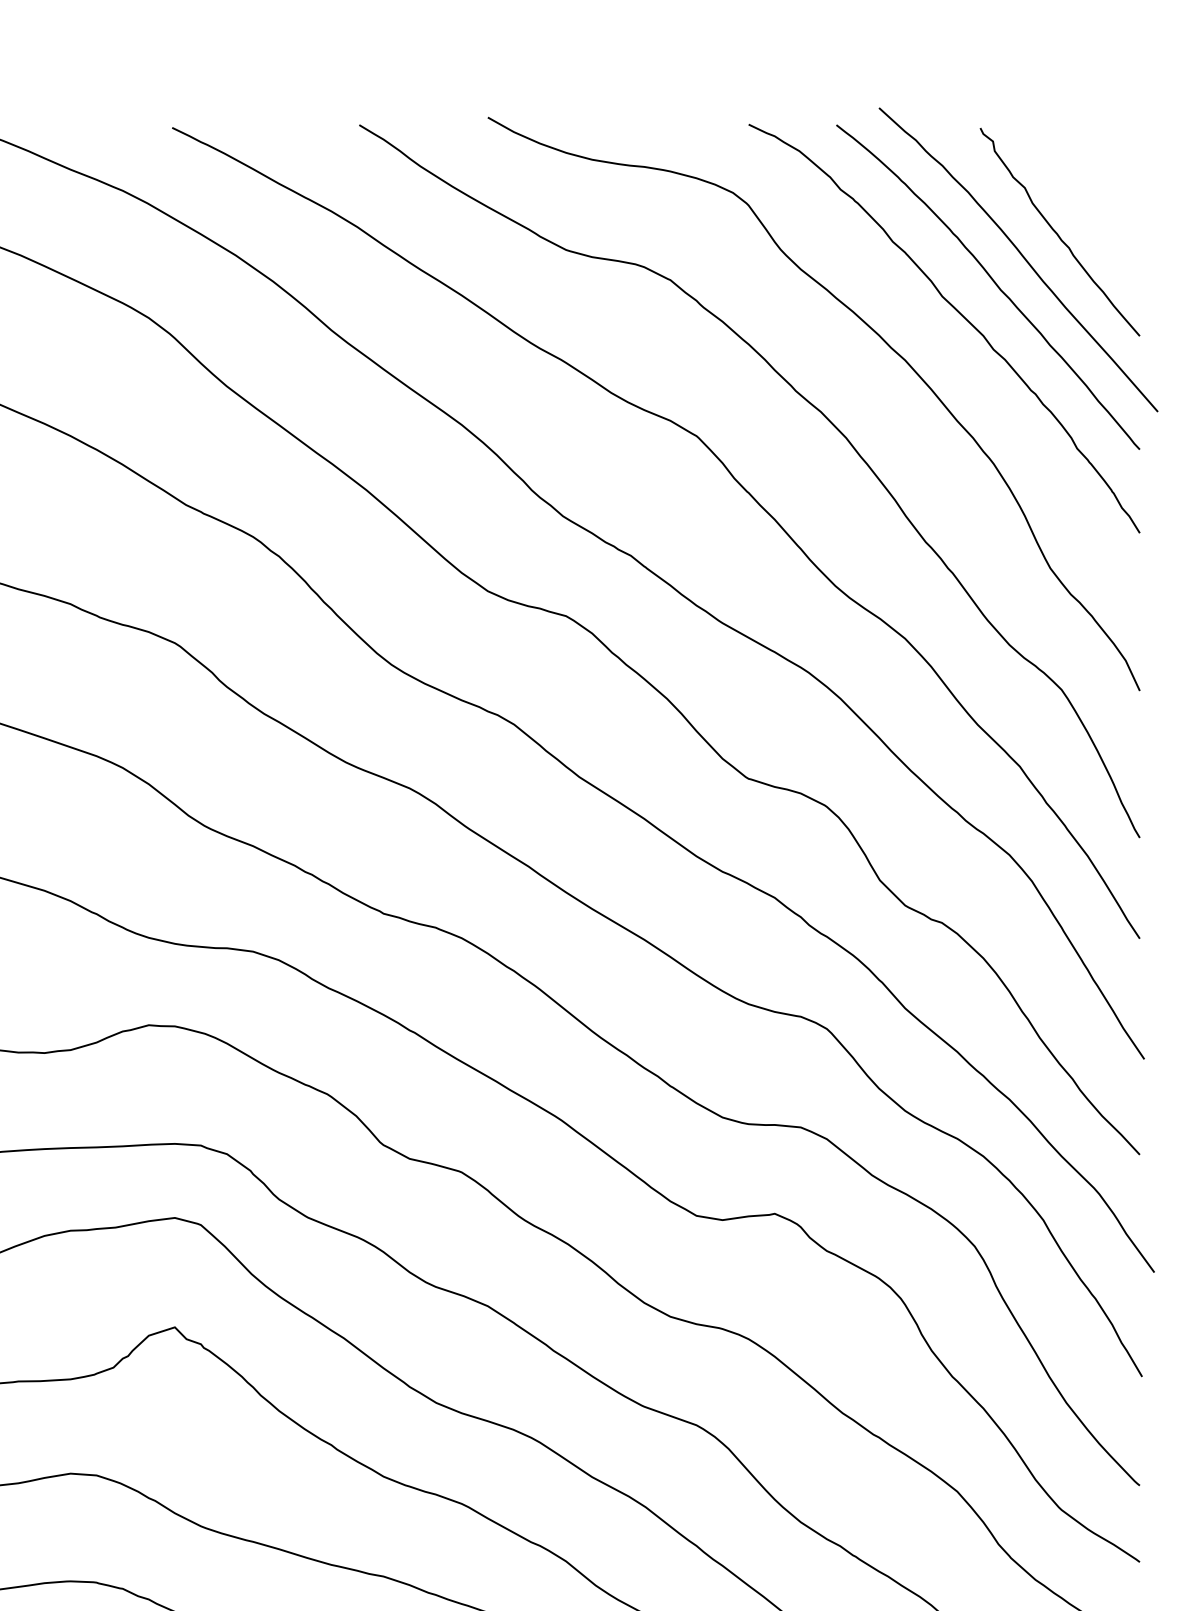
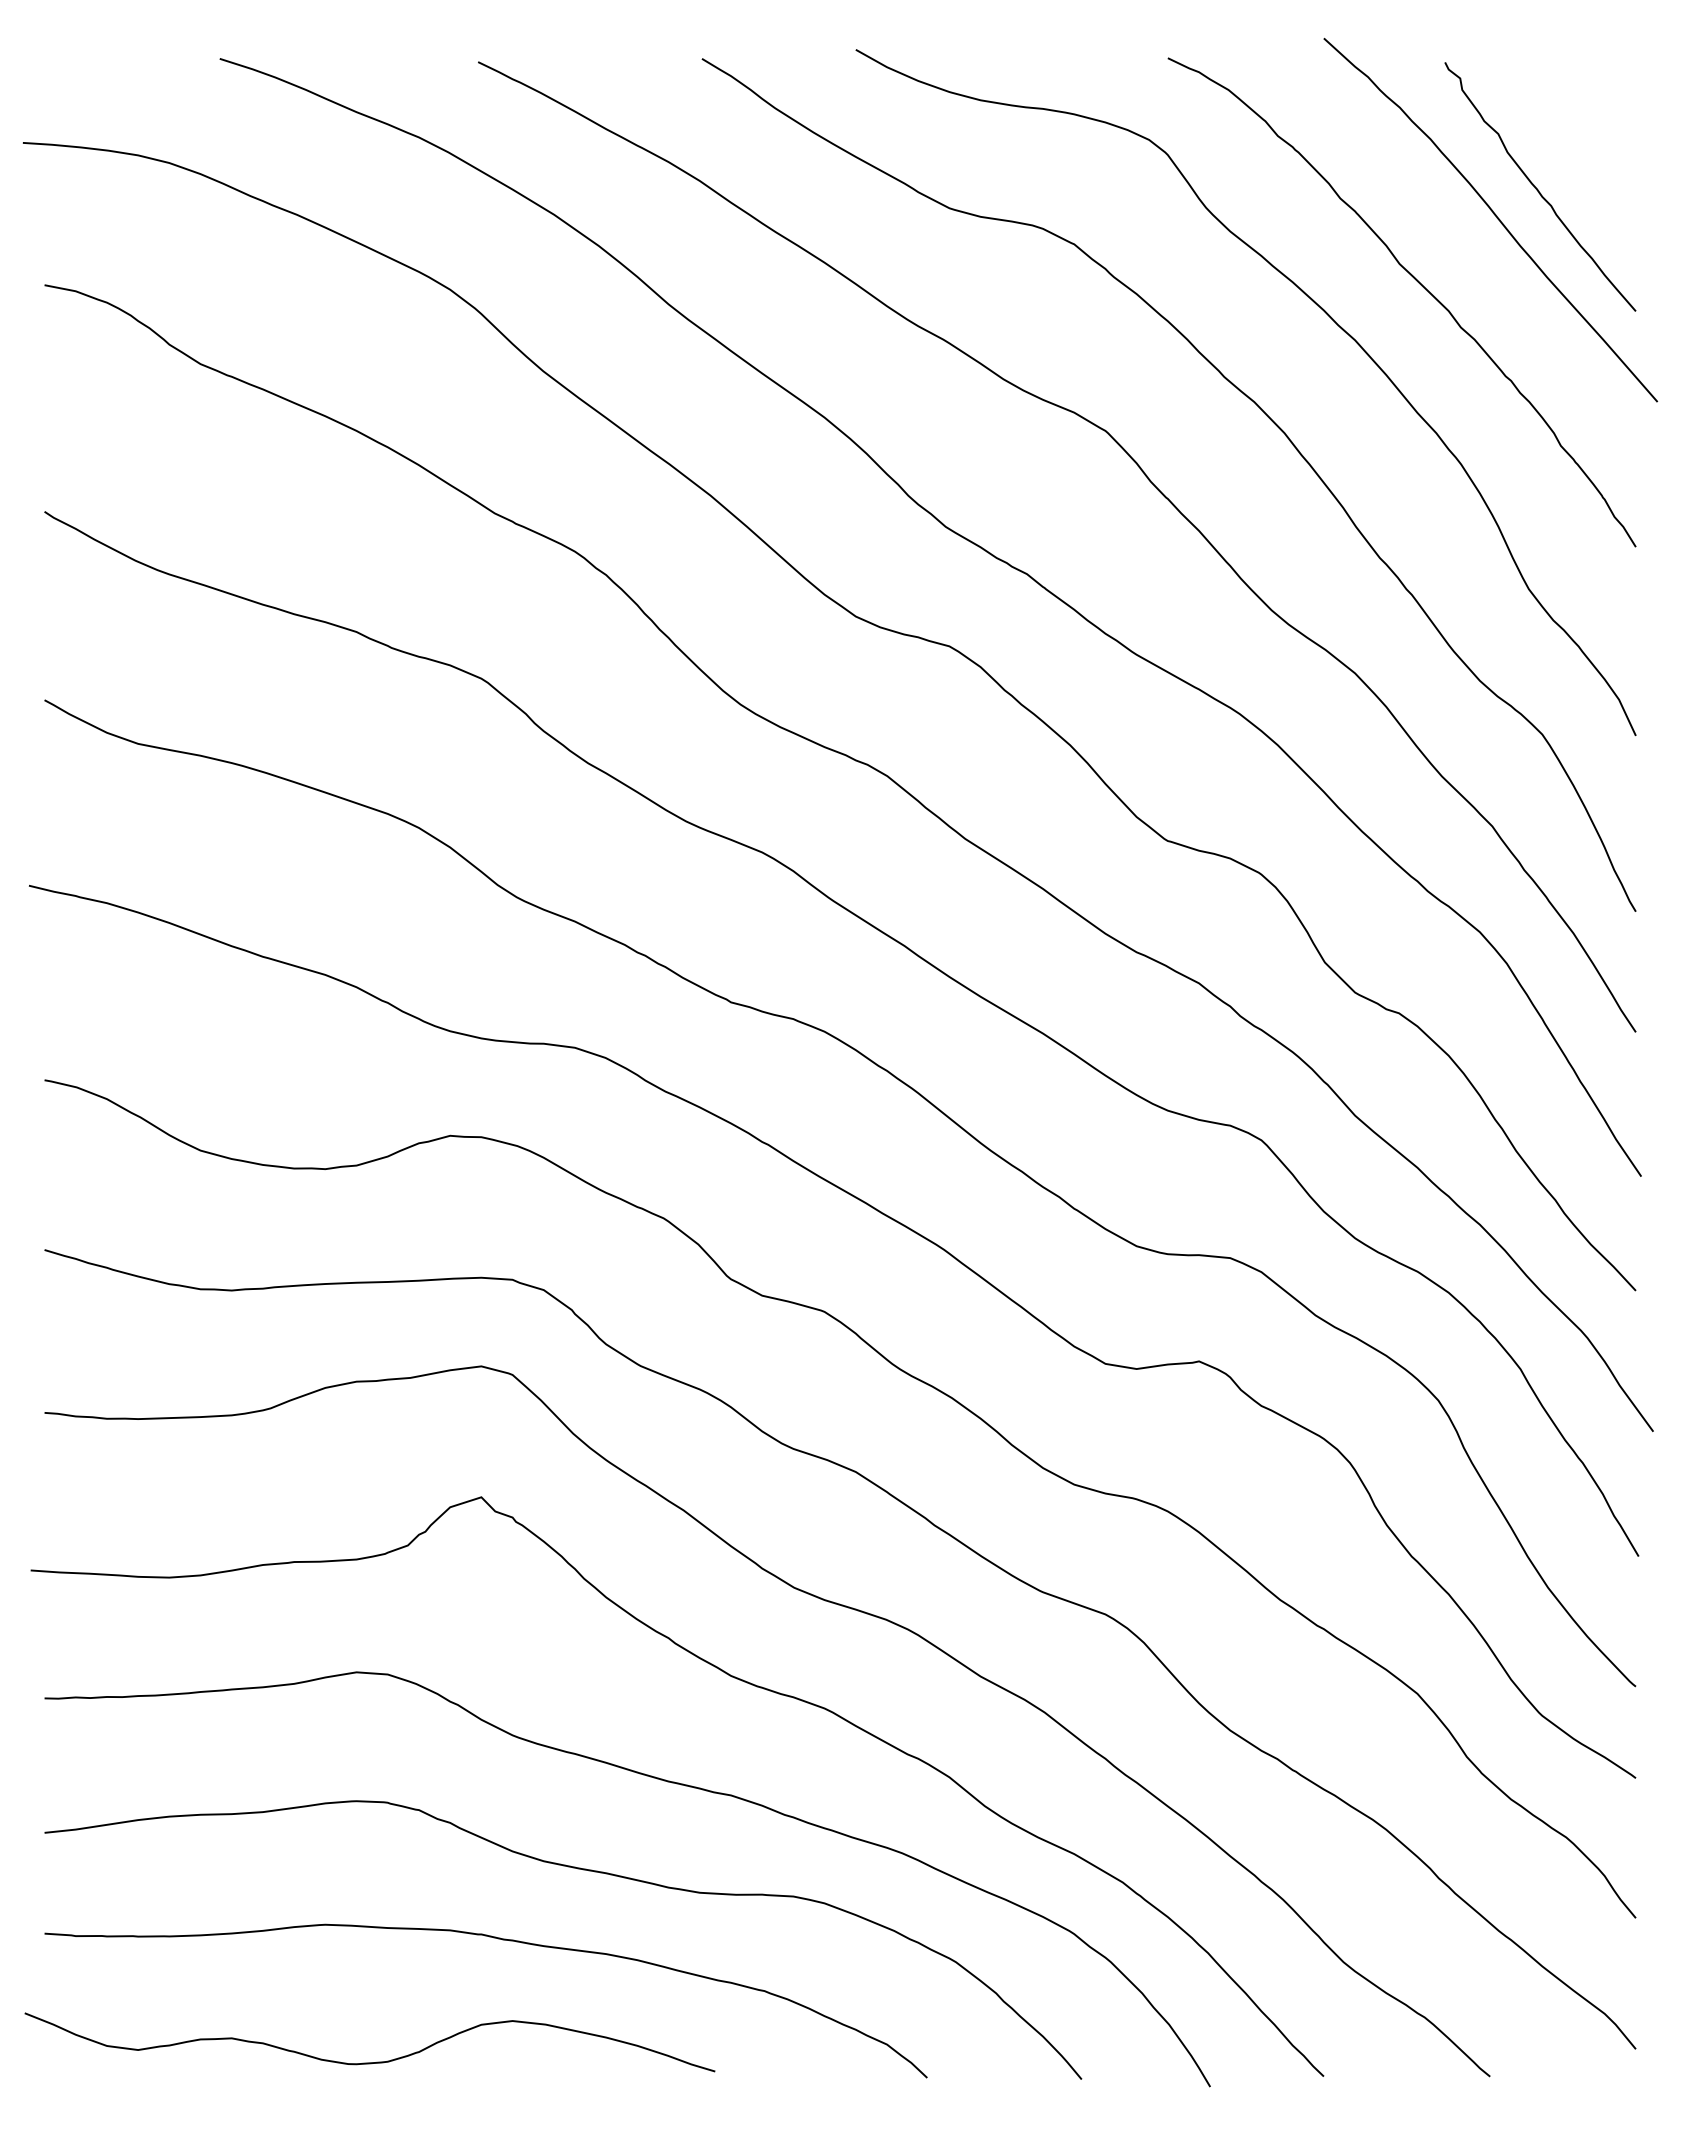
curve: (993, 281) -> (1460, 246), removed

